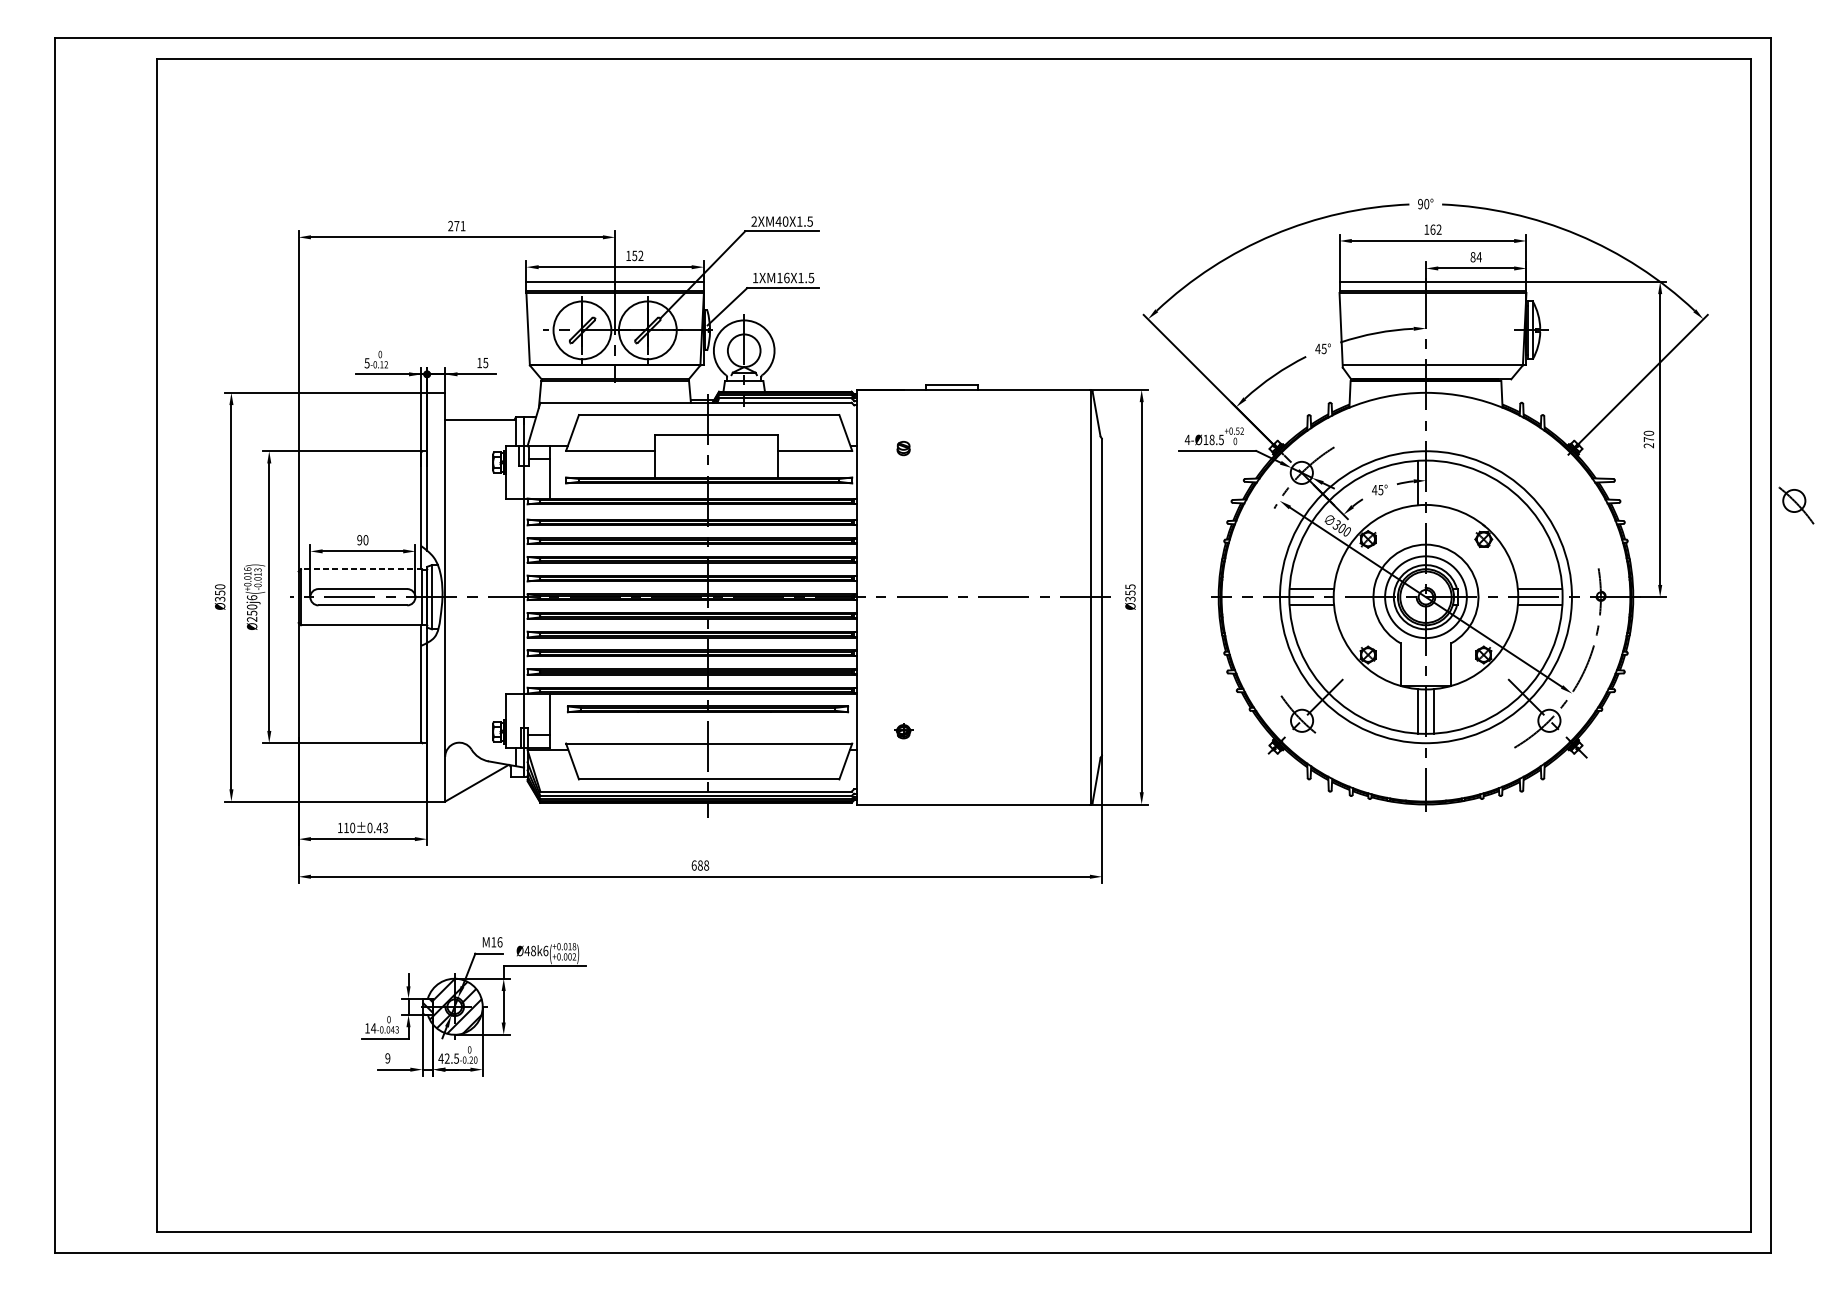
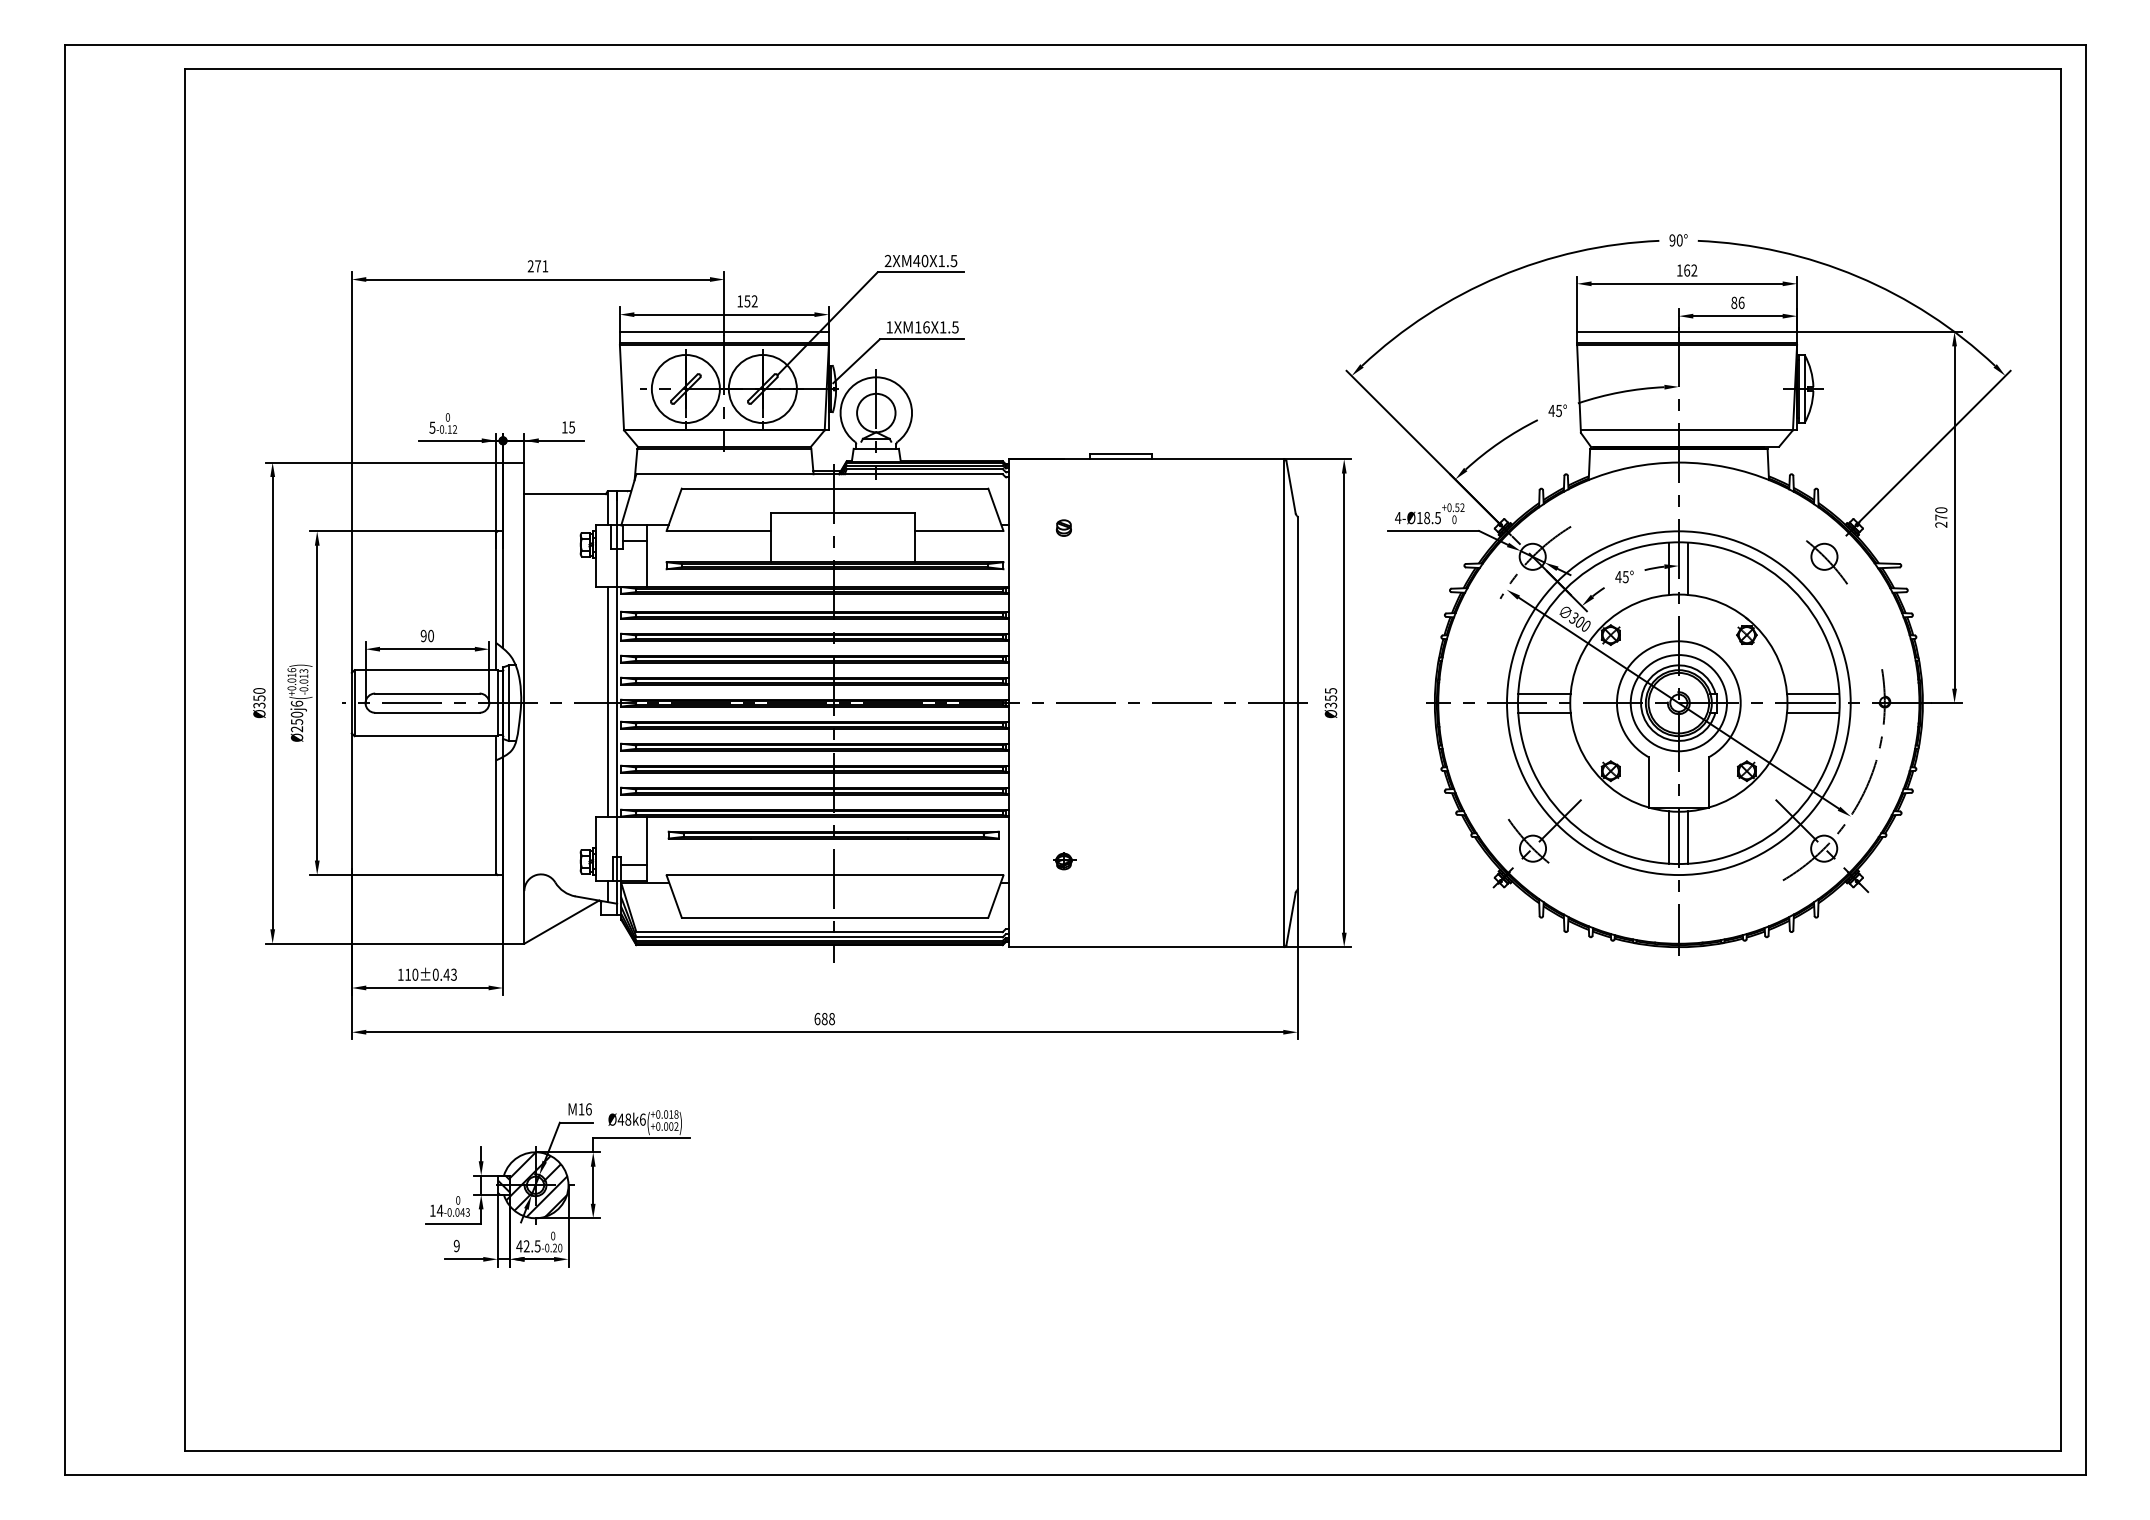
text: (1479, 256) -> (1741, 302), 84 -> 86
line: (1434, 482) -> (1688, 568), added
part: (1796, 505) -> (1826, 562), moved
line: (361, 569) -> (425, 670), dashed -> solid
line: (515, 595) -> (607, 701), added

